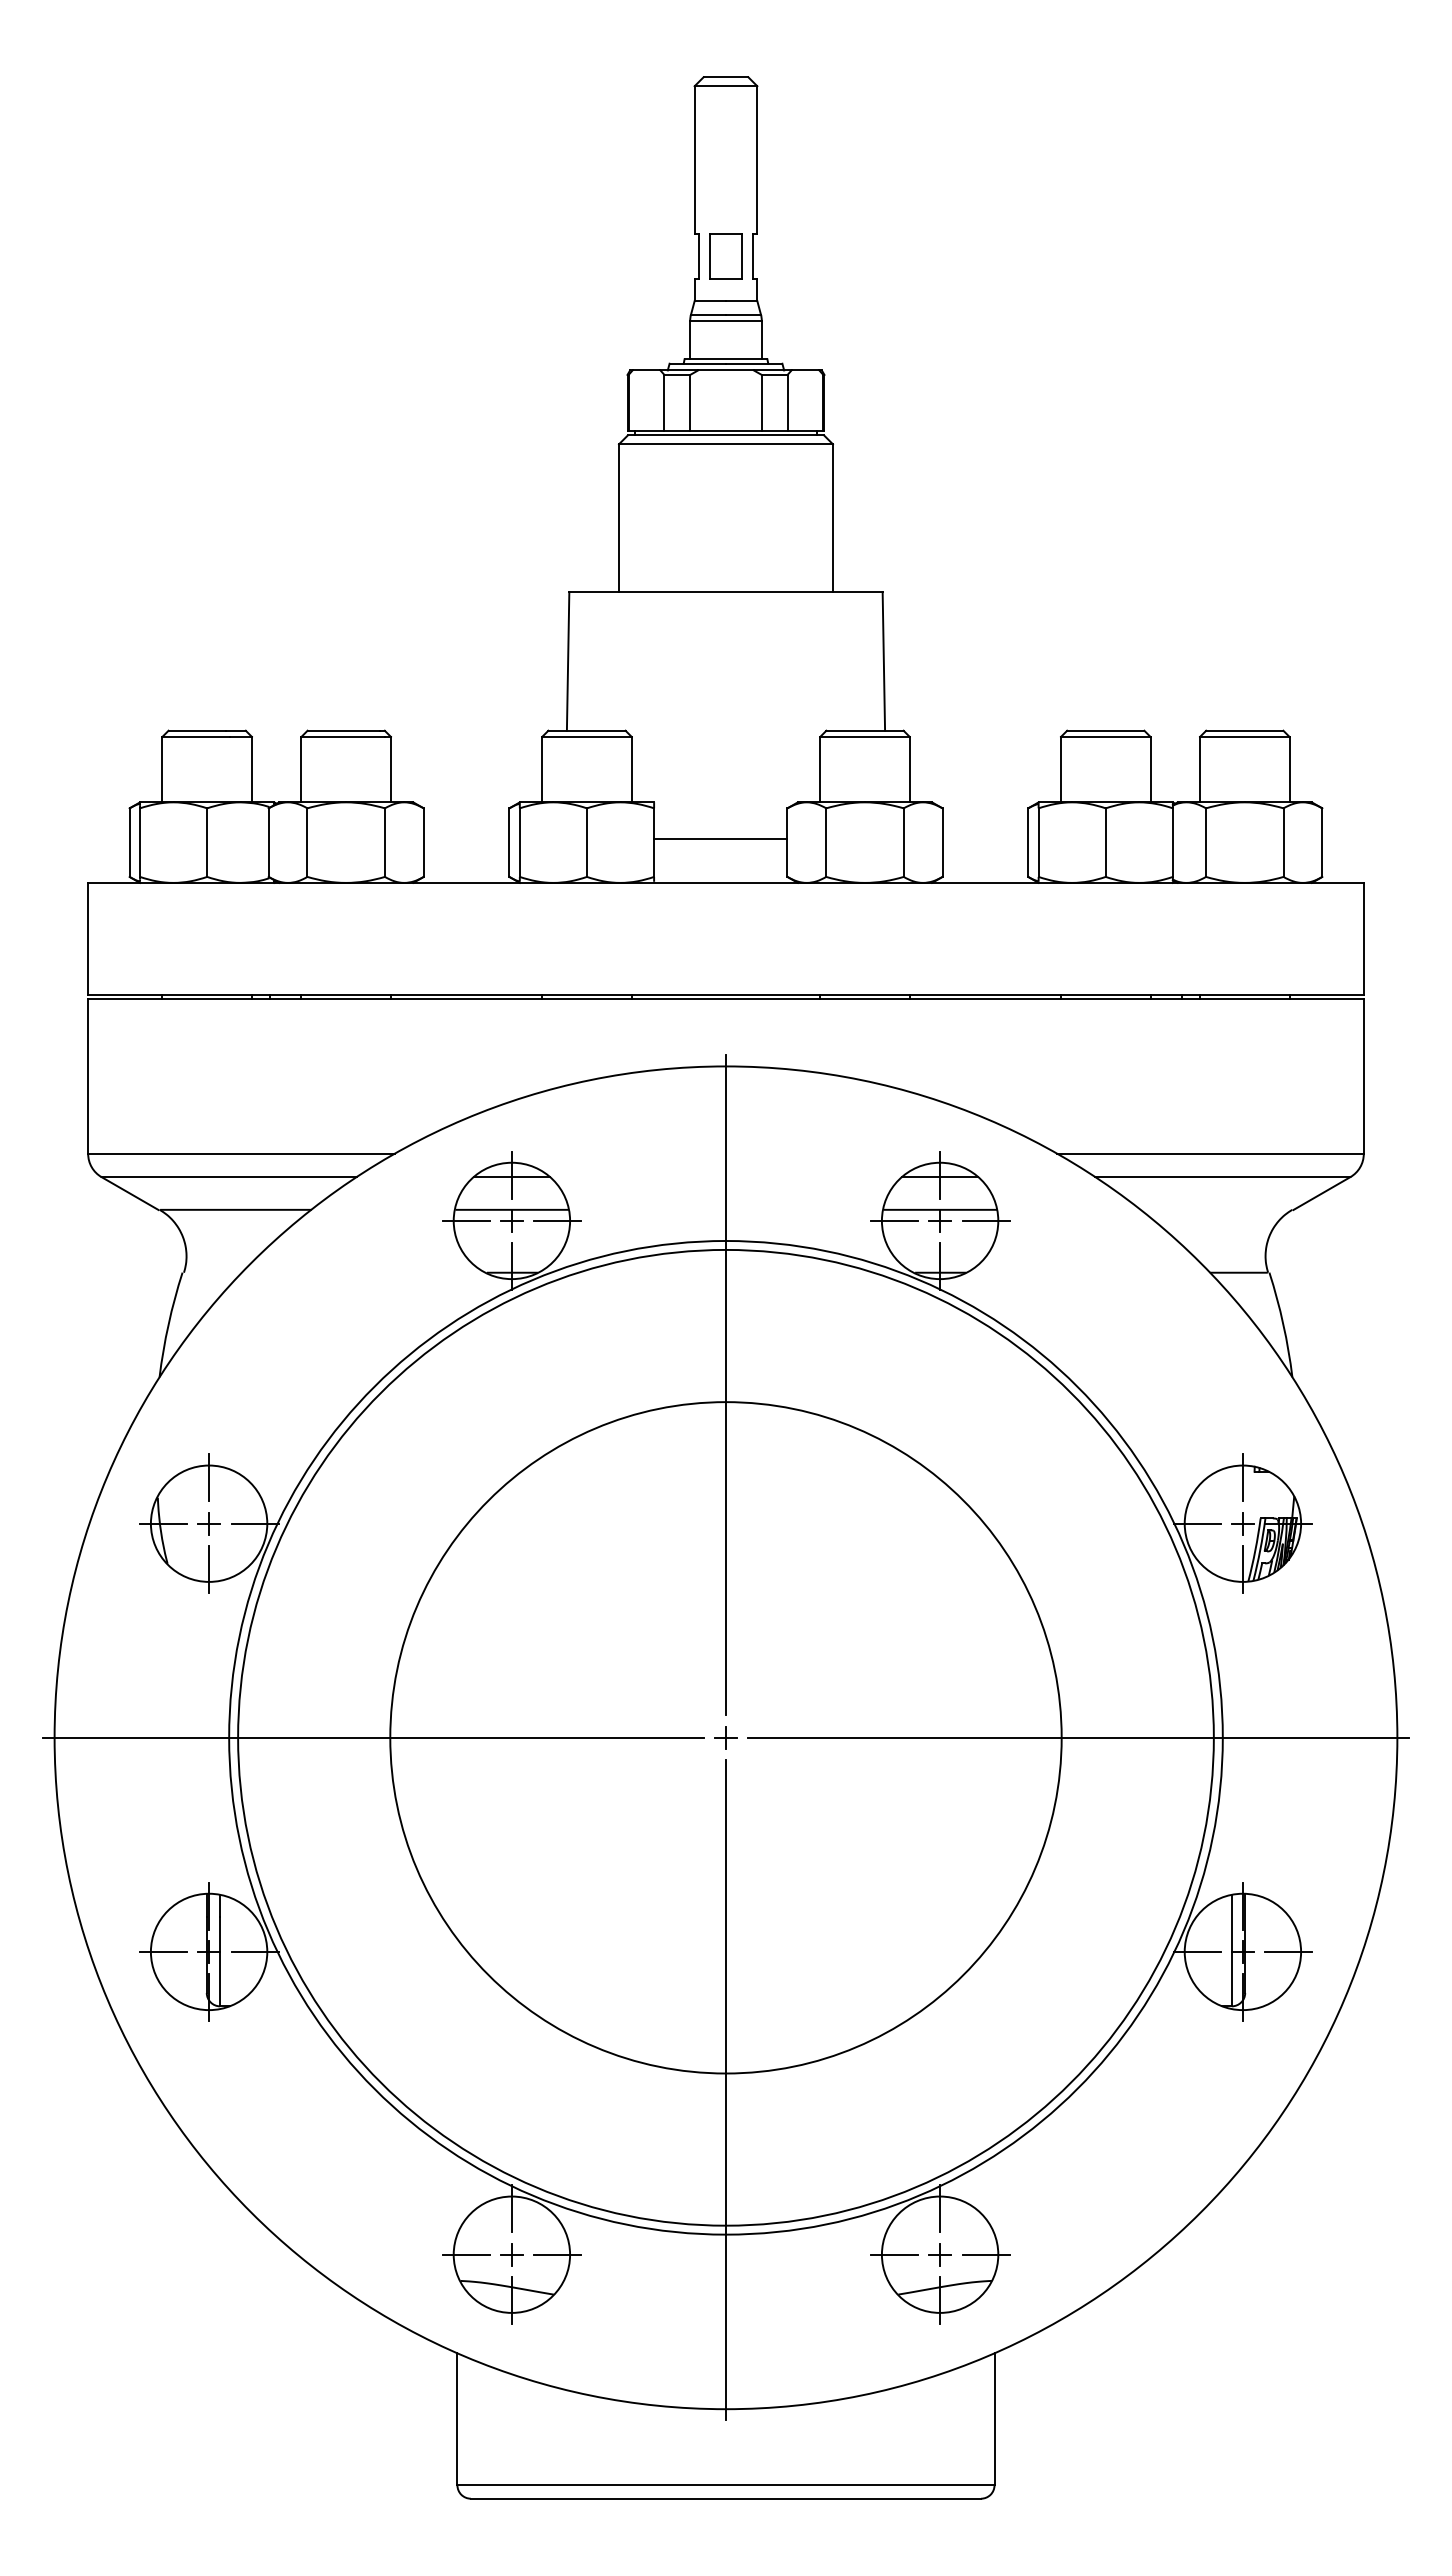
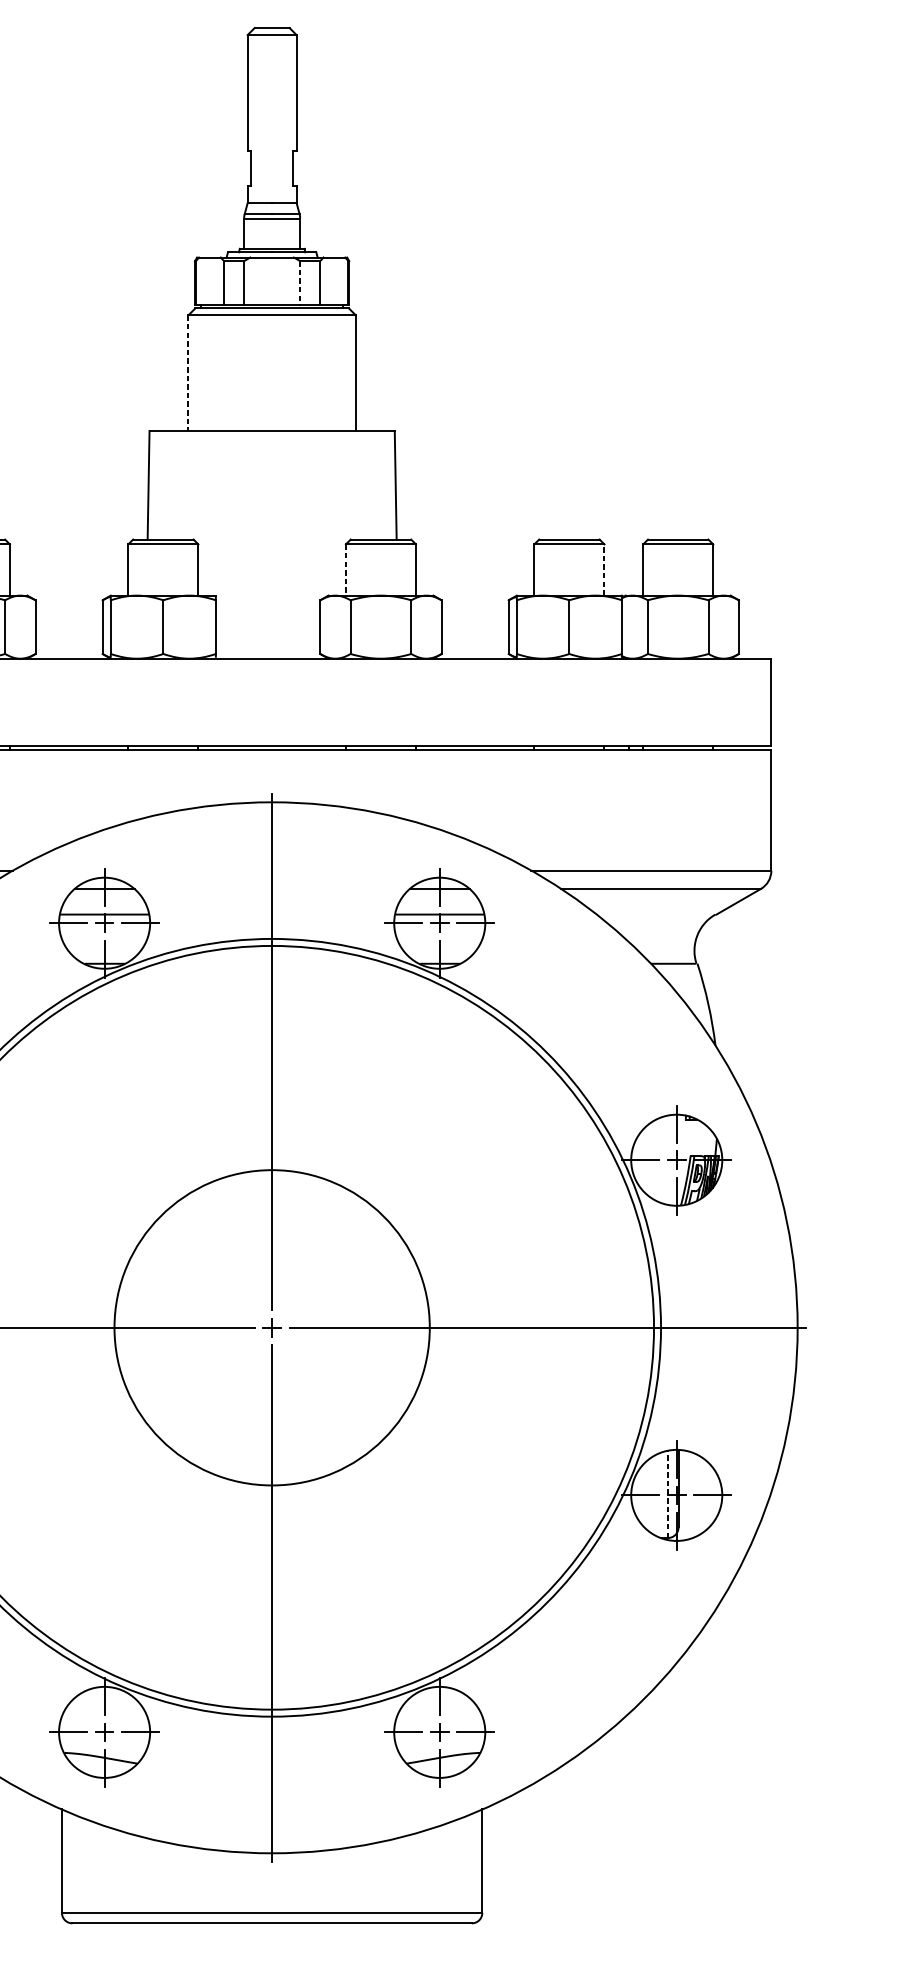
part: (725, 256) -> (271, 168), removed
line: (761, 402) -> (299, 282), solid -> dashed
line: (619, 518) -> (188, 373), solid -> dashed
line: (820, 769) -> (346, 569), solid -> dashed
line: (1150, 769) -> (604, 569), solid -> dashed
line: (720, 838) -> (267, 623), removed
circle: (725, 1737) -> (271, 1327), size x0.6
line: (1231, 1950) -> (667, 1494), solid -> dashed

